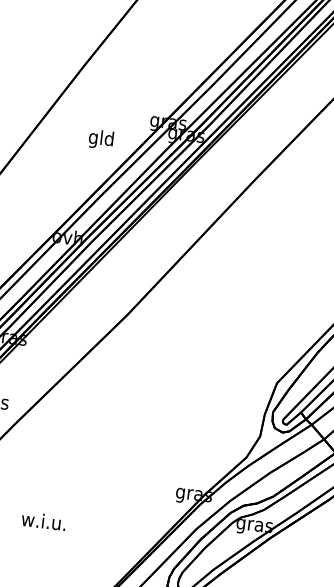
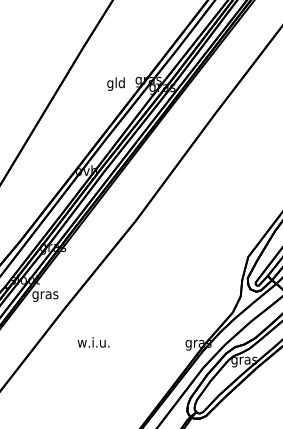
text: (100, 138) -> (115, 83), moved
text: (43, 521) -> (93, 342), moved

